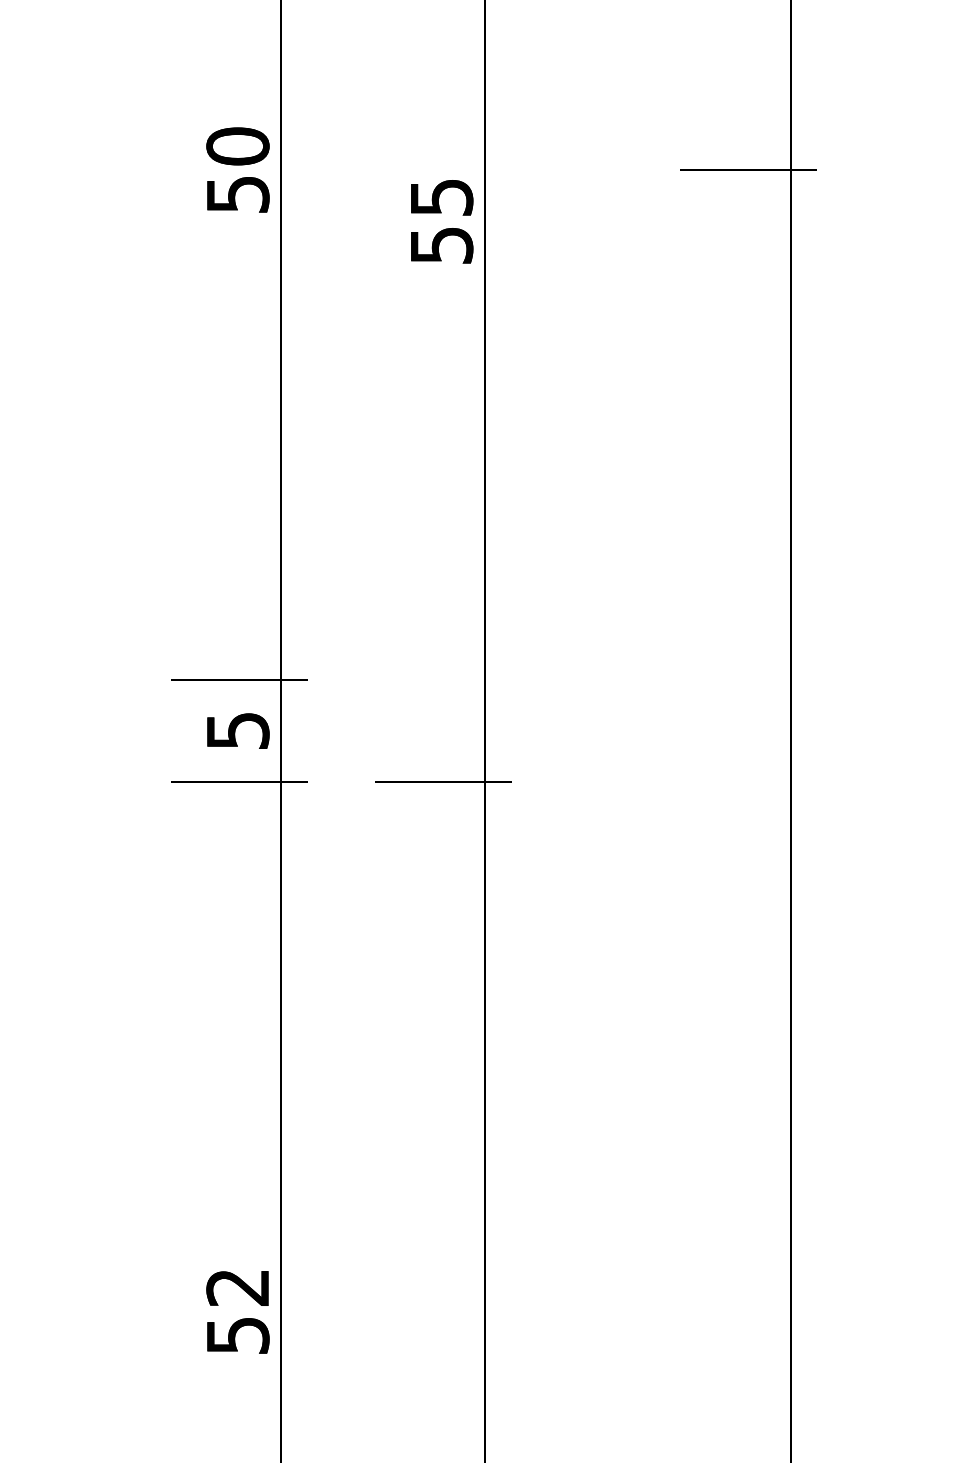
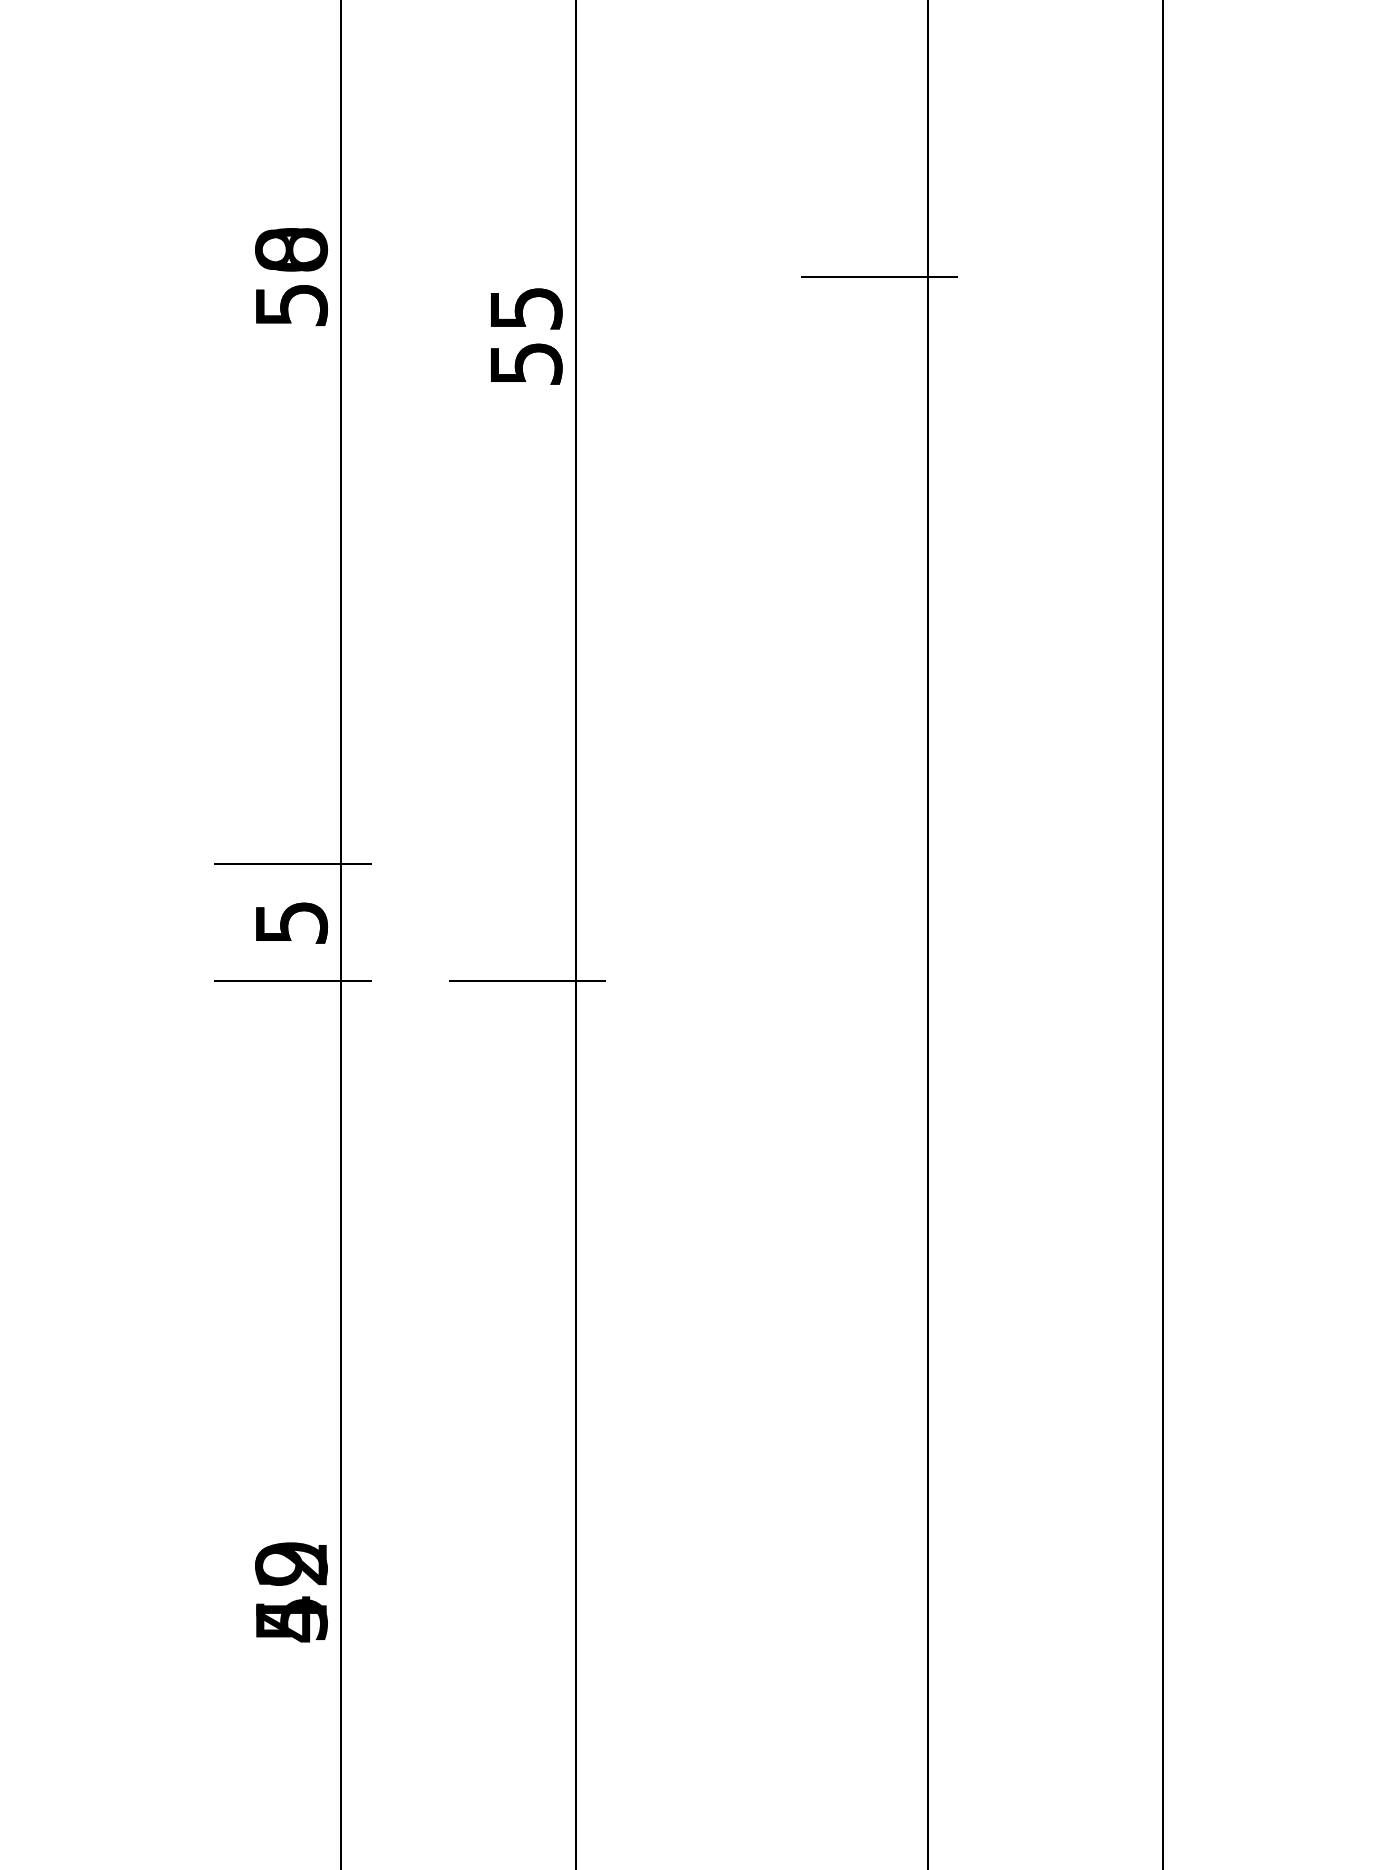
text: (237, 146) -> (291, 249), 50 -> 58
text: (237, 1312) -> (291, 1592), 52 -> 49

